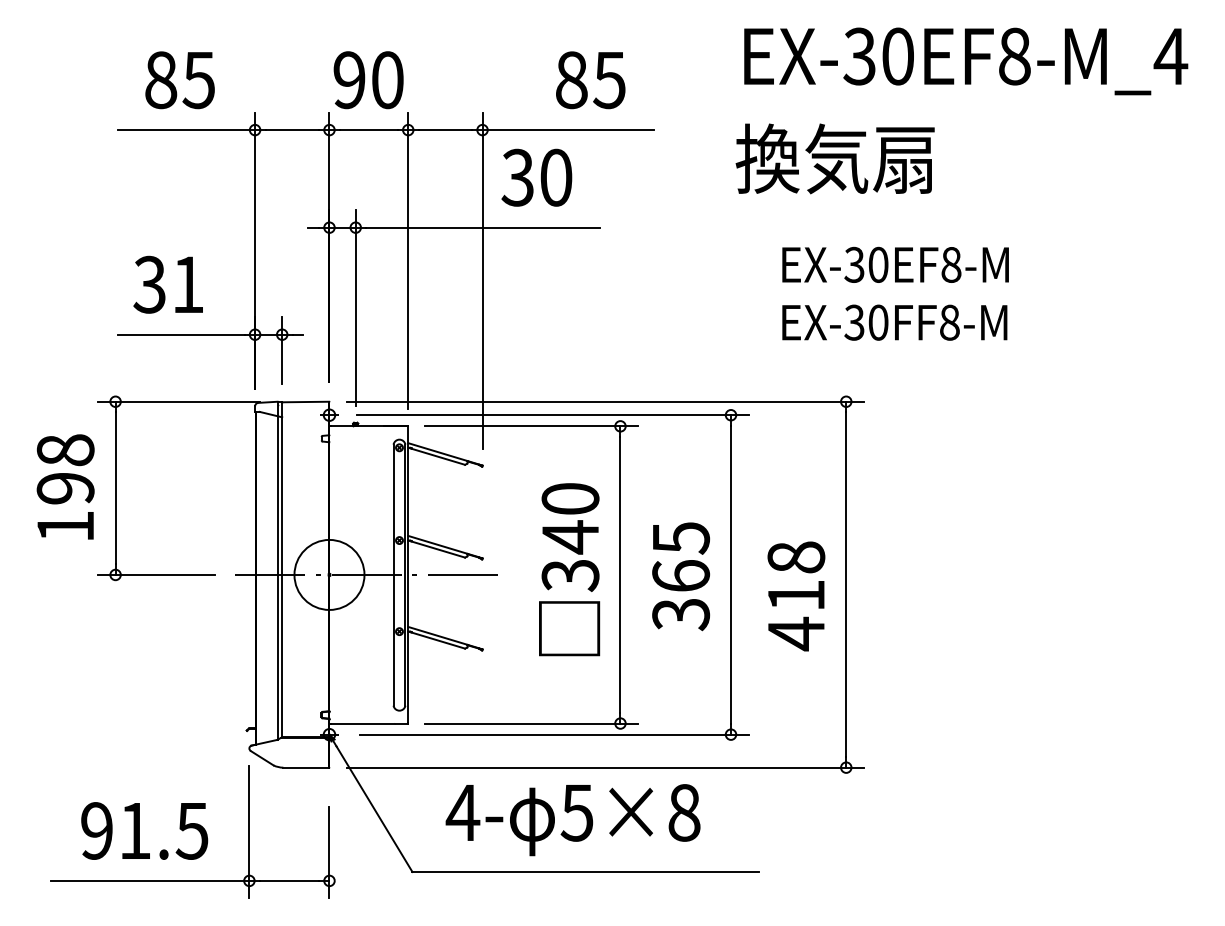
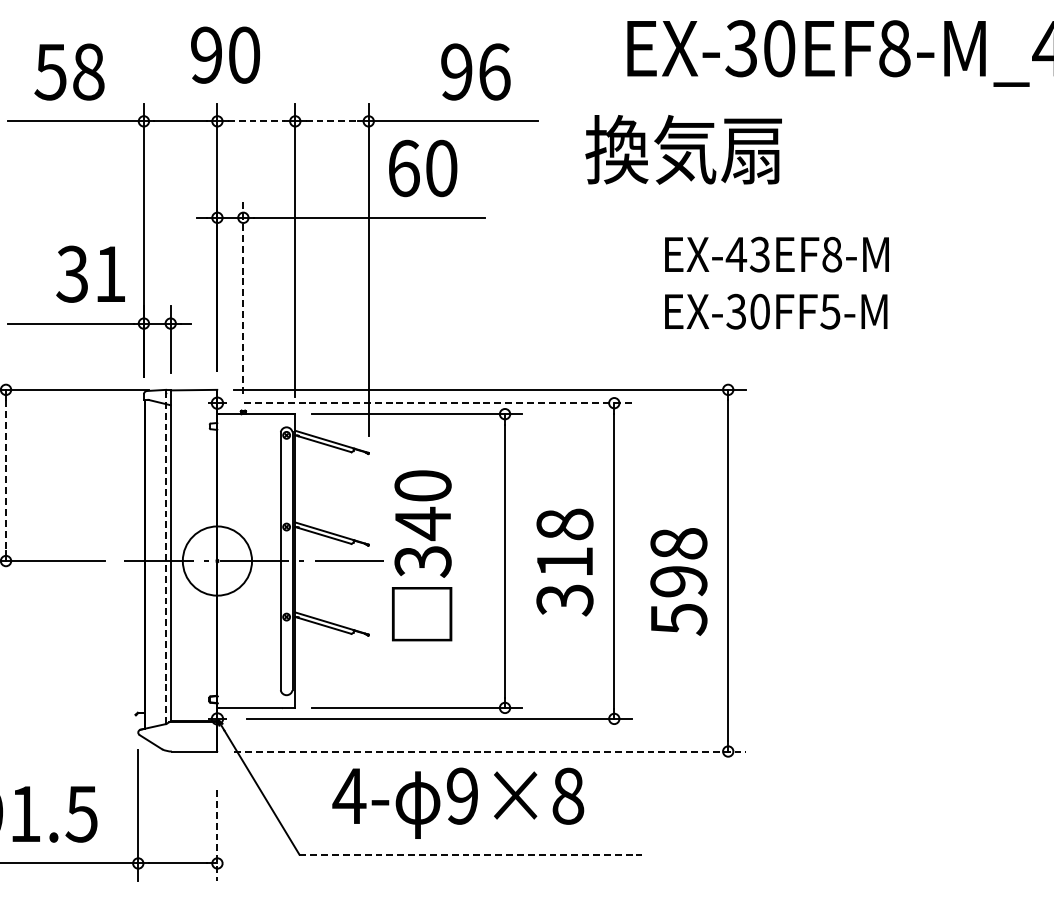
text: (179, 80) -> (69, 72), 85 -> 58
text: (368, 80) -> (225, 55), moved
text: (590, 80) -> (475, 72), 85 -> 96
line: (368, 130) -> (256, 121), solid -> dashed
line: (445, 130) -> (332, 121), solid -> dashed
text: (834, 158) -> (682, 149), moved
text: (517, 177) -> (403, 168), 30 -> 60
text: (865, 264) -> (747, 254), EX-30EF8-M -> EX-43EF8-M
text: (167, 284) -> (89, 273), moved
line: (355, 308) -> (243, 297), solid -> dashed
text: (949, 322) -> (830, 311), EX-30FF8-M -> EX-30FF5-M
line: (552, 415) -> (437, 403), solid -> dashed
line: (115, 488) -> (5, 475), solid -> dashed
text: (681, 556) -> (565, 542), 365 -> 318
text: (569, 569) -> (422, 555), moved
line: (277, 570) -> (166, 556), solid -> dashed
text: (796, 615) -> (679, 601), 418 -> 598
line: (605, 767) -> (490, 751), solid -> dashed
text: (576, 812) -> (461, 795), 5×8 -> 9×8
line: (329, 852) -> (217, 835), solid -> dashed
line: (586, 871) -> (471, 854), solid -> dashed

